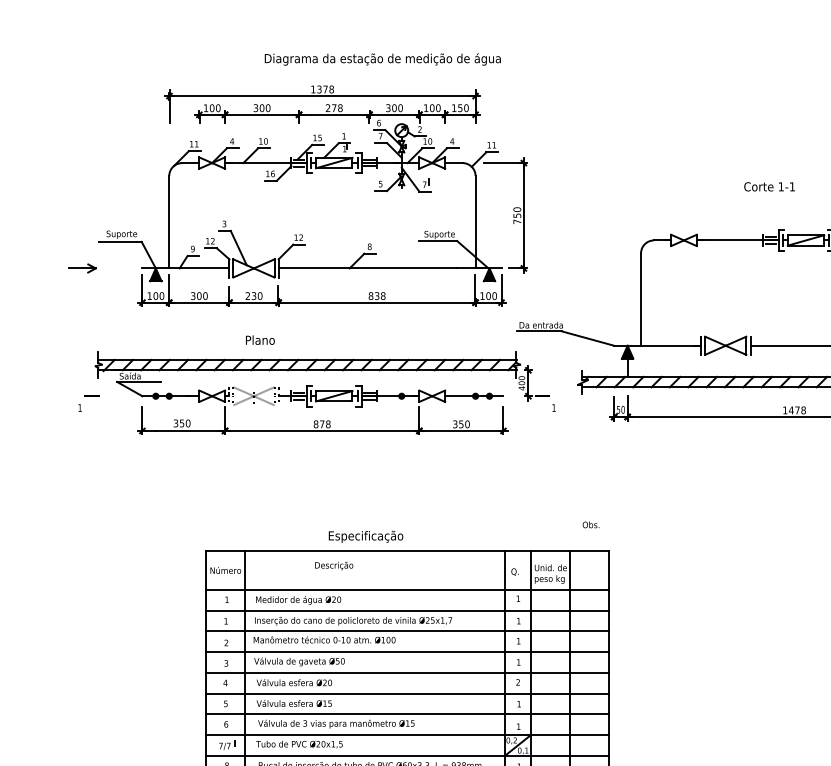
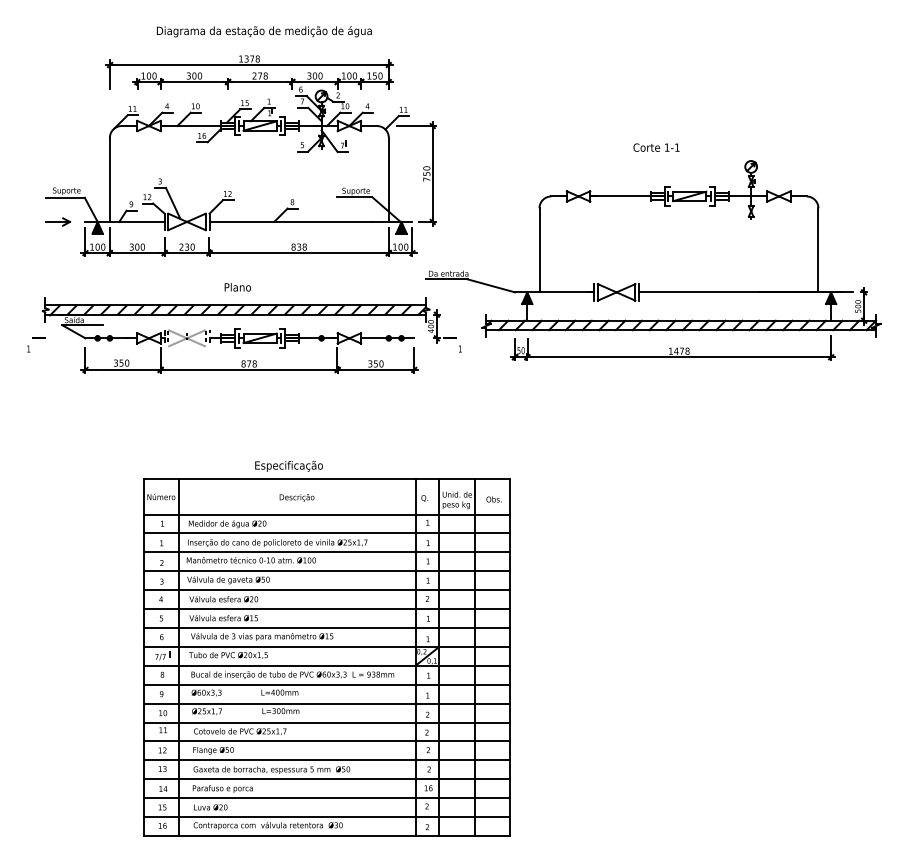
text: (382, 59) -> (264, 31), moved
part: (83, 267) -> (58, 221), moved
text: (259, 340) -> (237, 287), moved
text: (590, 524) -> (493, 499), moved
text: (333, 565) -> (296, 497), moved

